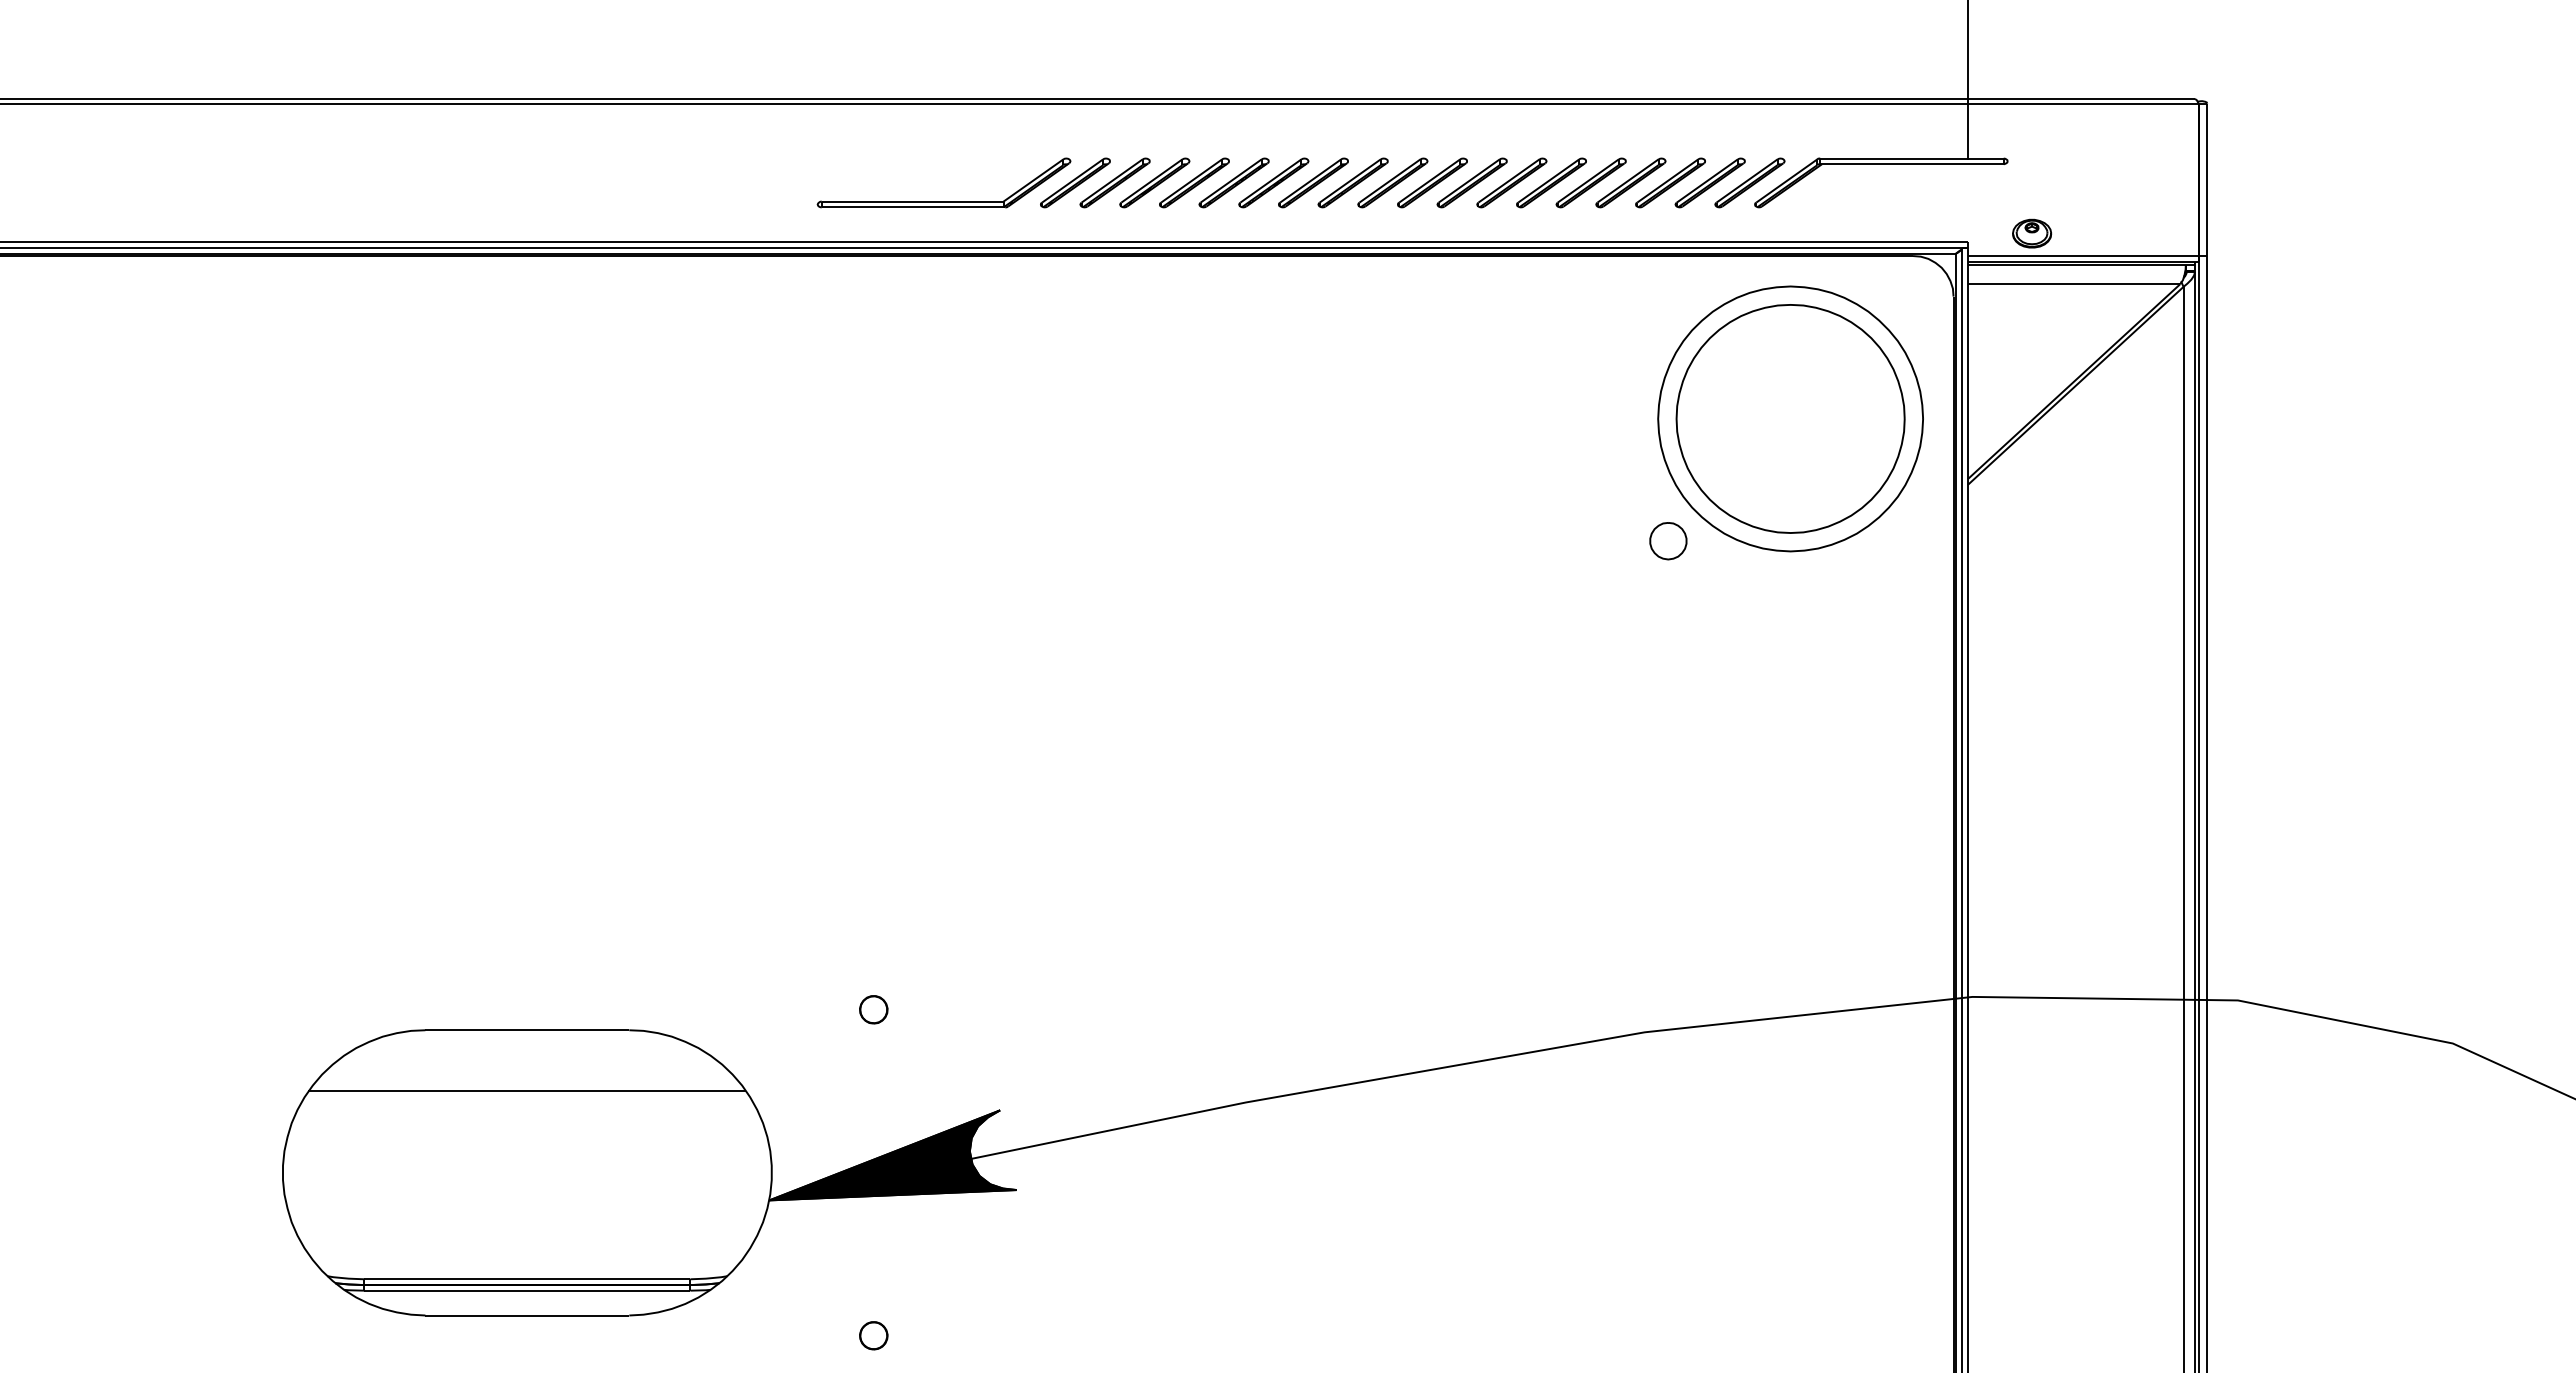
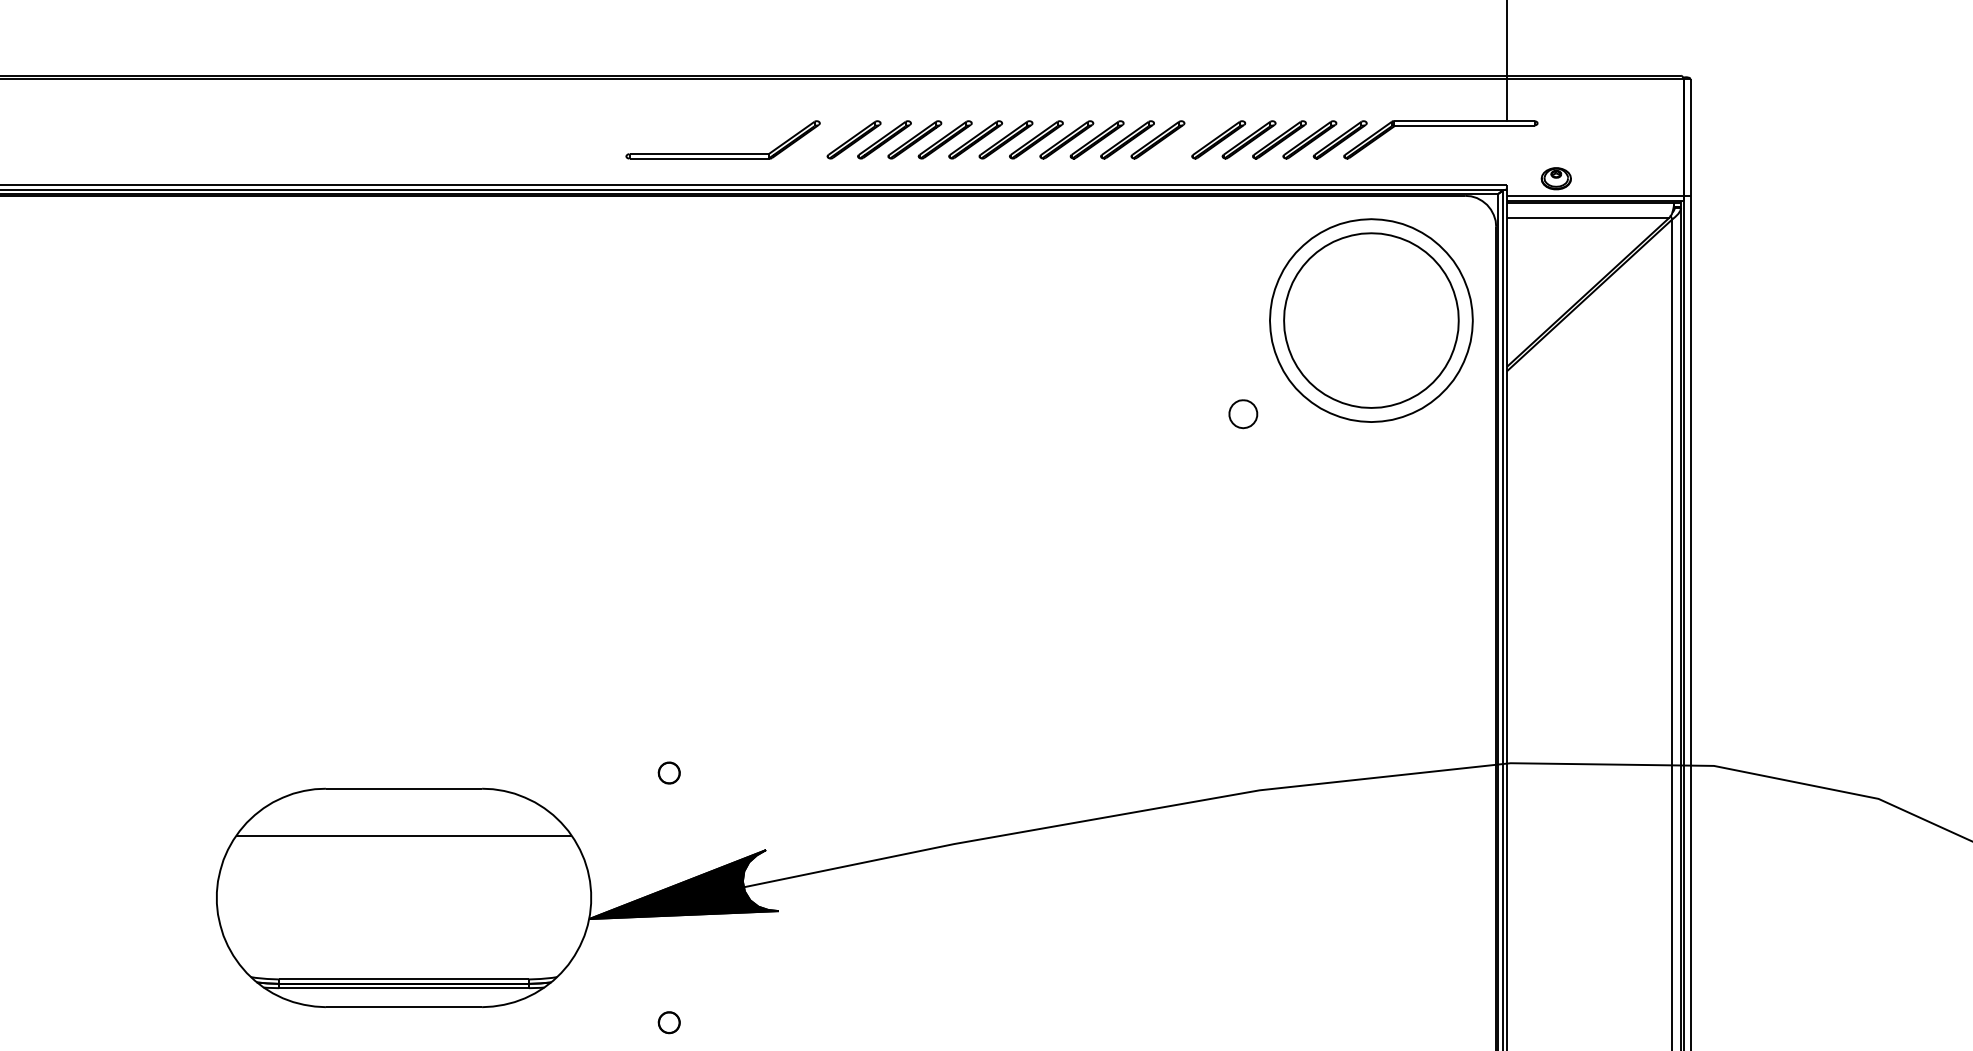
part: (1075, 182) -> (823, 139), removed
part: (1551, 182) -> (1188, 139), removed
part: (1668, 541) -> (1243, 414), moved

